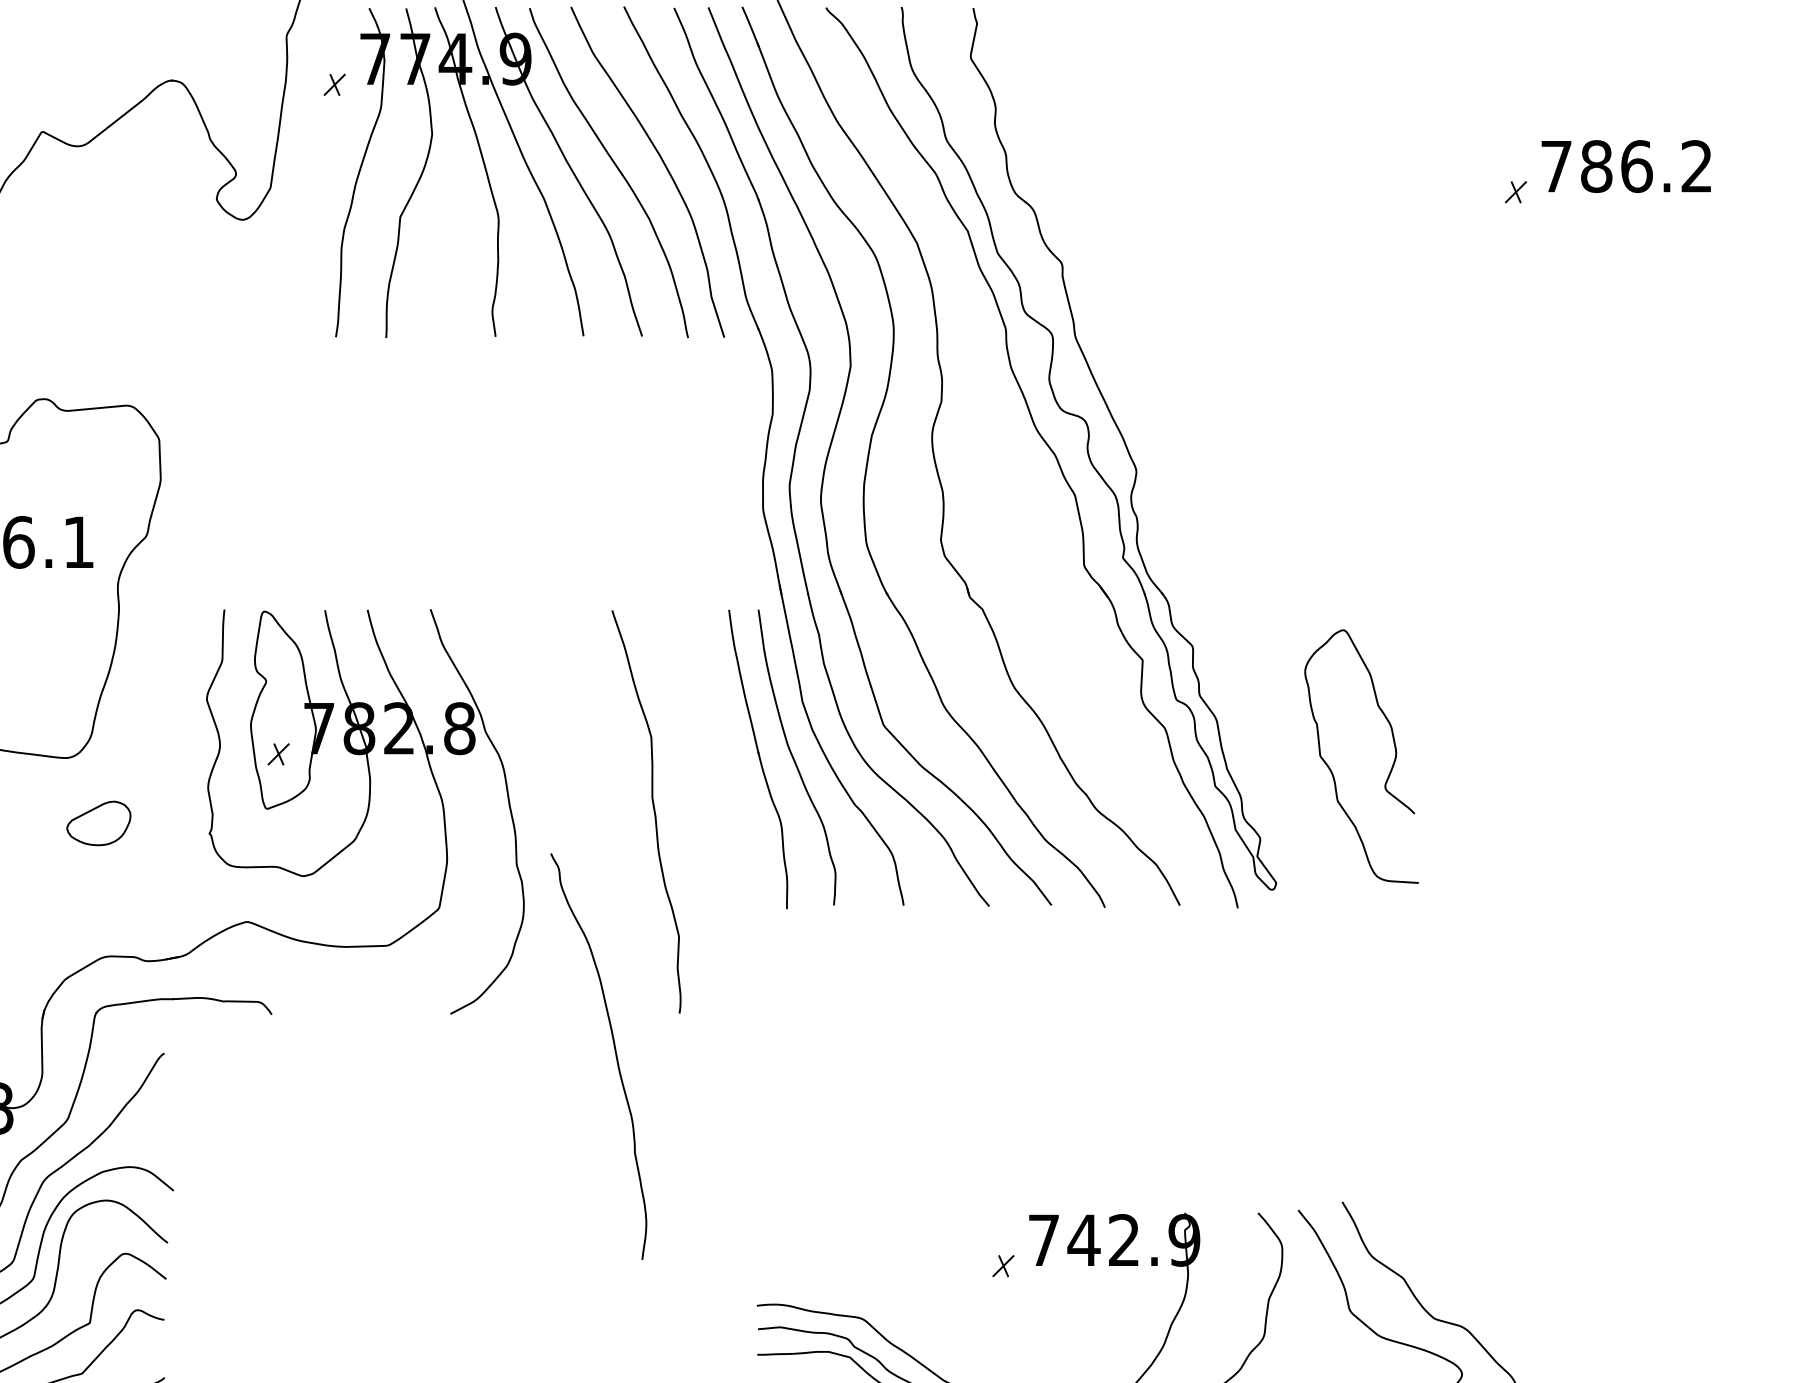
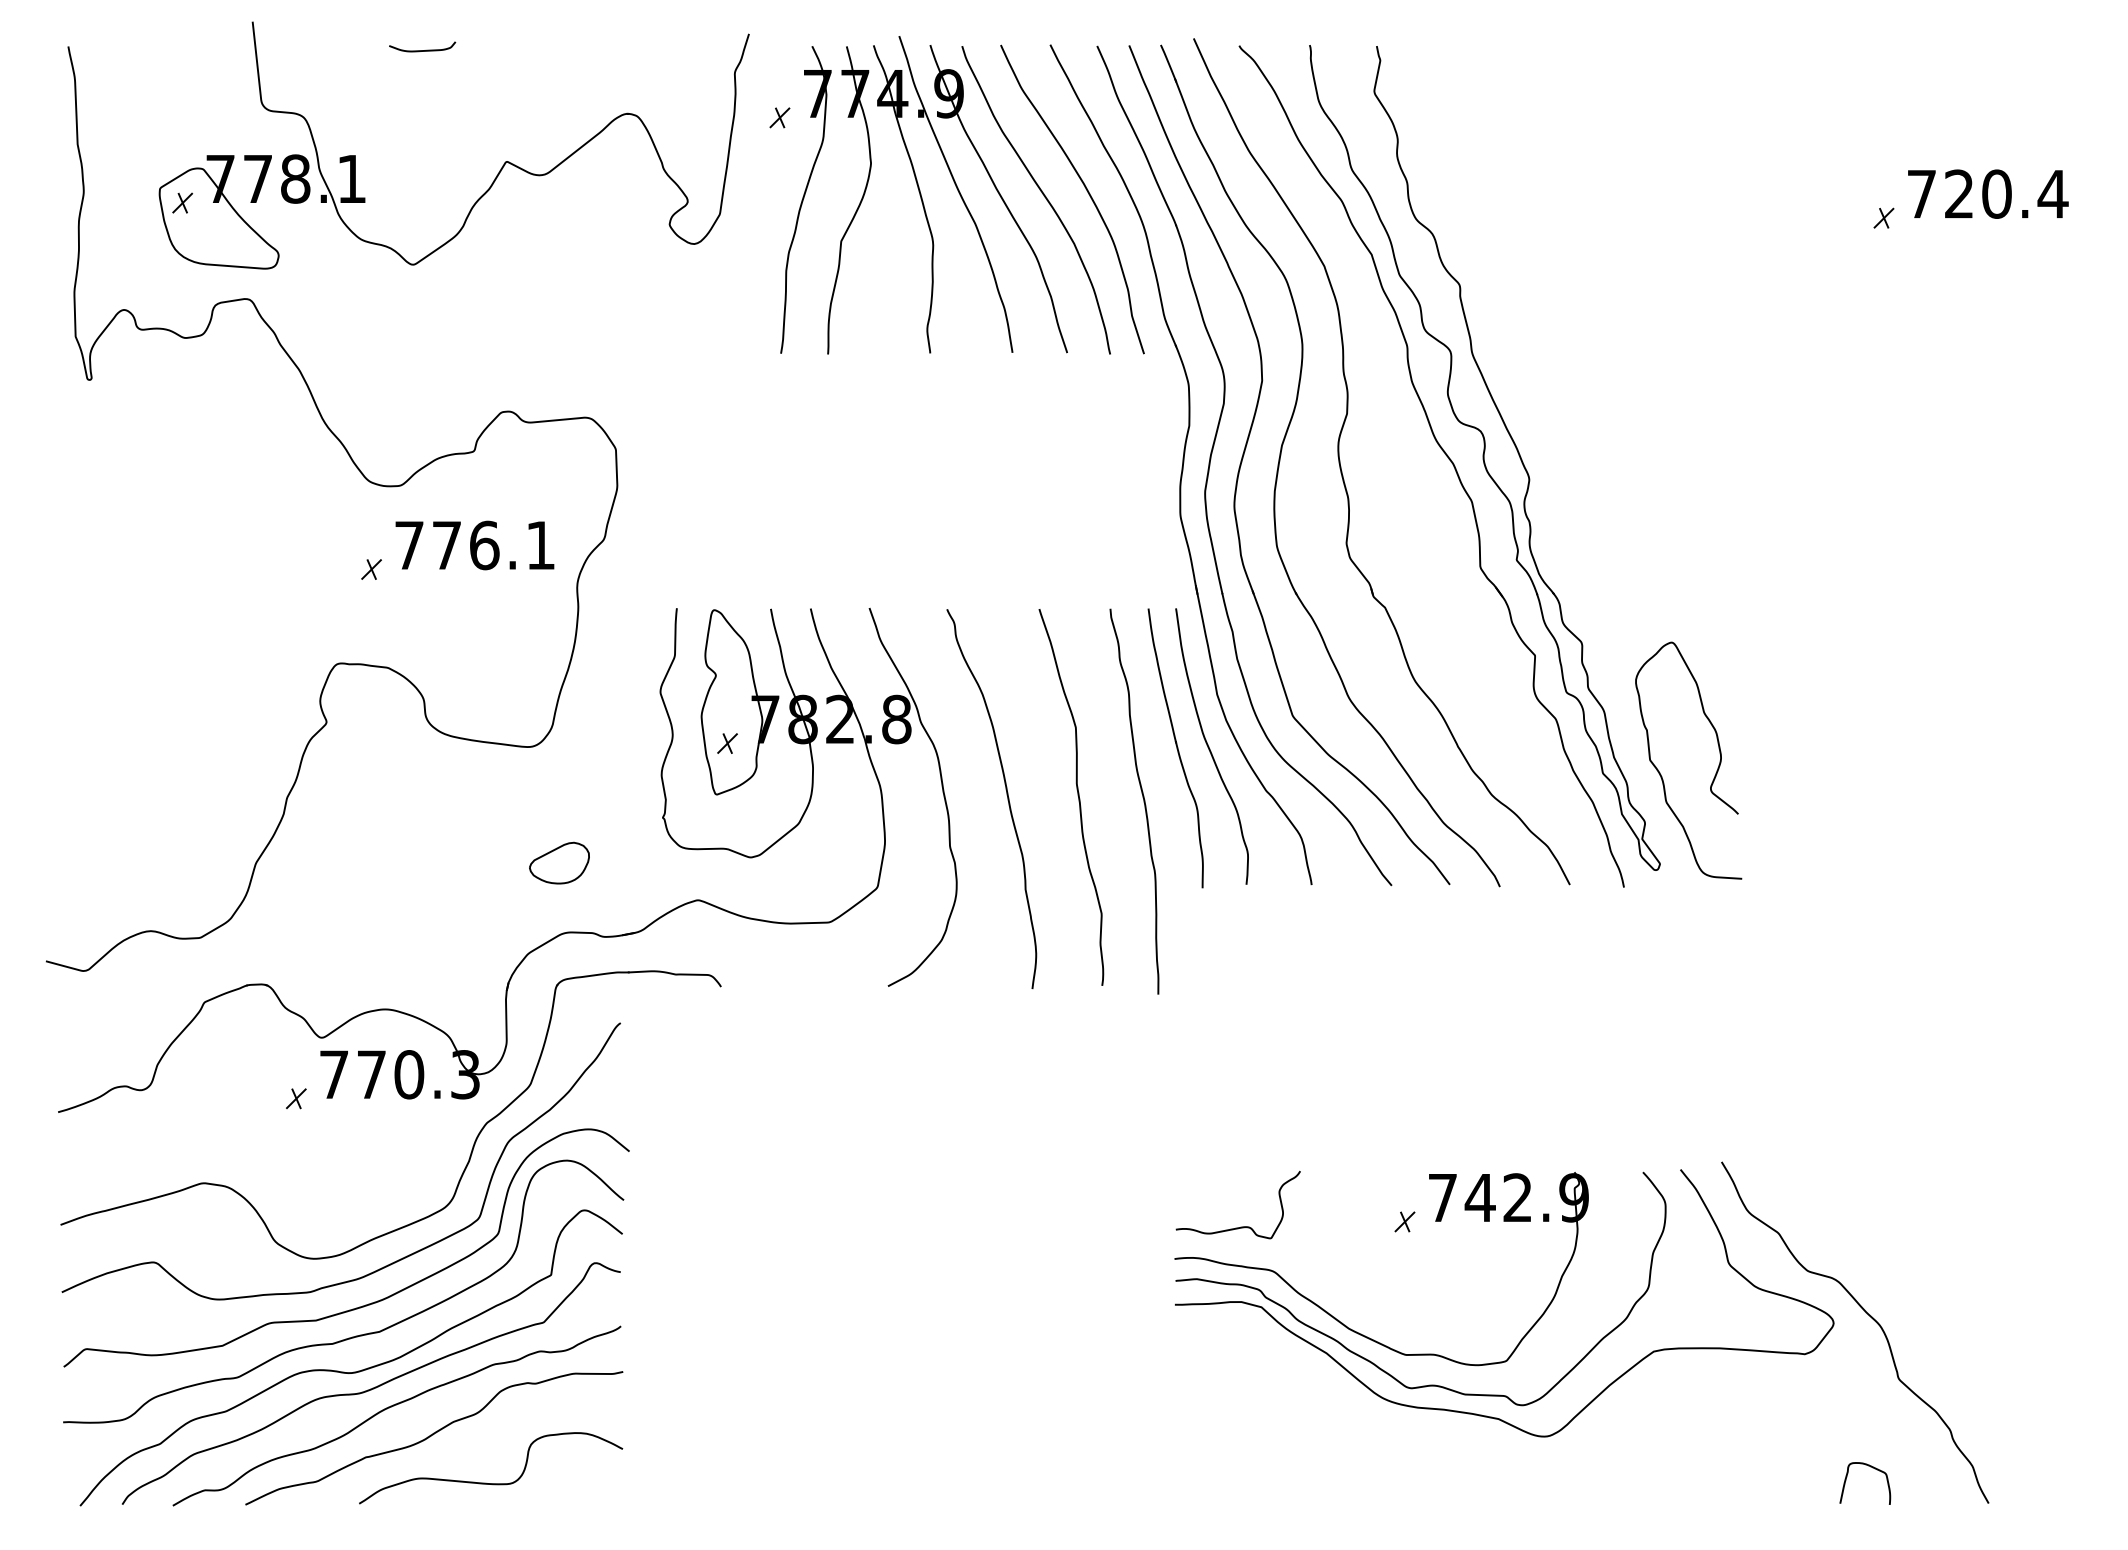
text: (1647, 165) -> (2006, 193), 786.2 -> 720.4
curve: (1391, 767) -> (1716, 770), moved
curve: (722, 812) -> (1142, 797), added
part: (98, 822) -> (559, 862), moved
curve: (614, 1052) -> (1006, 795), moved
curve: (827, 1271) -> (1240, 1226), added

